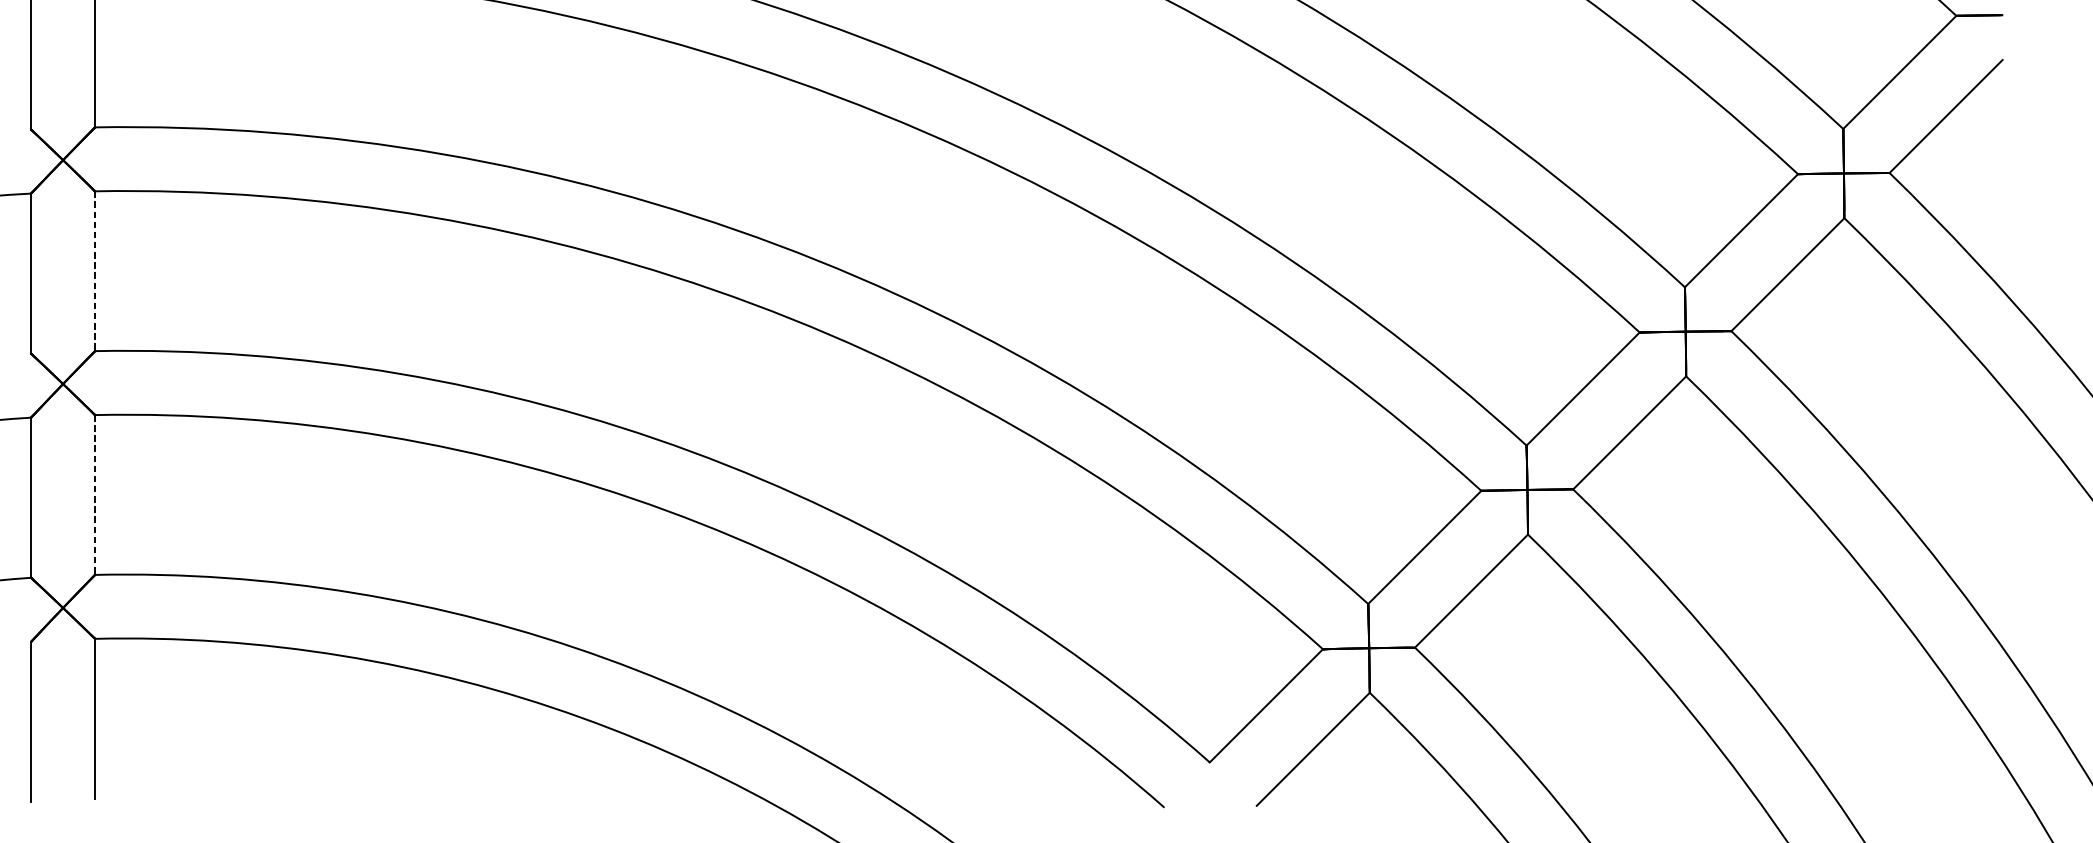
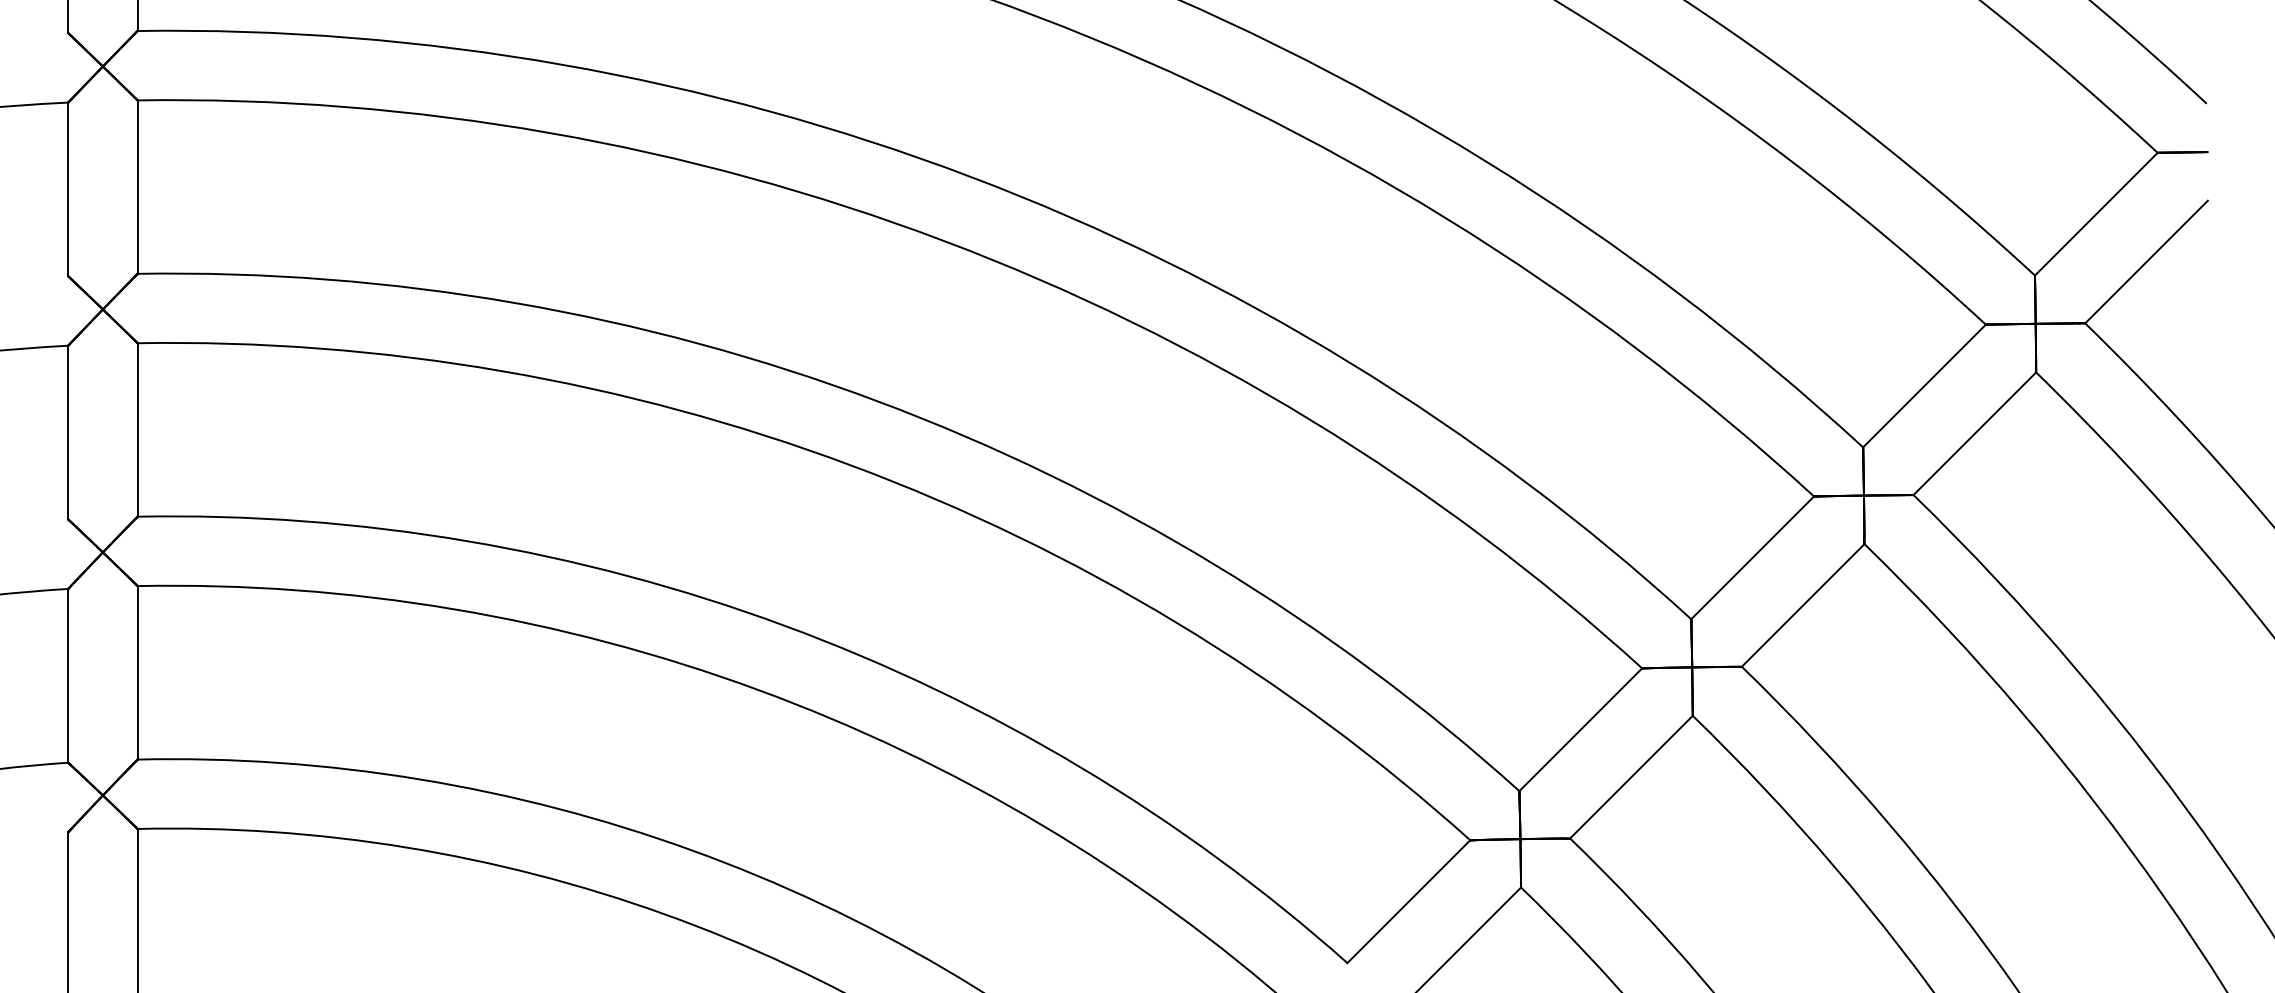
line: (94, 270) -> (137, 429), dashed -> solid
line: (94, 494) -> (137, 672), dashed -> solid

